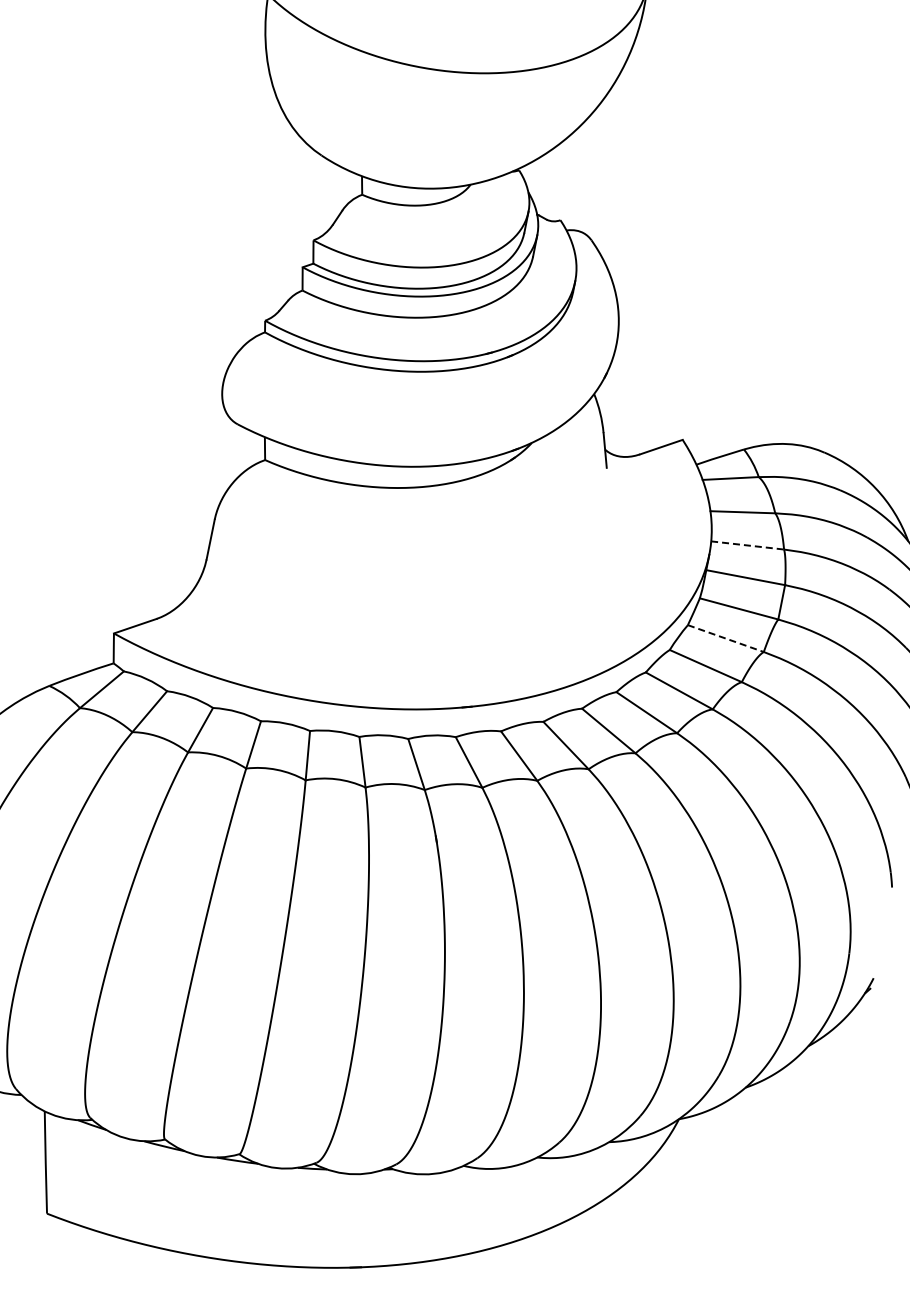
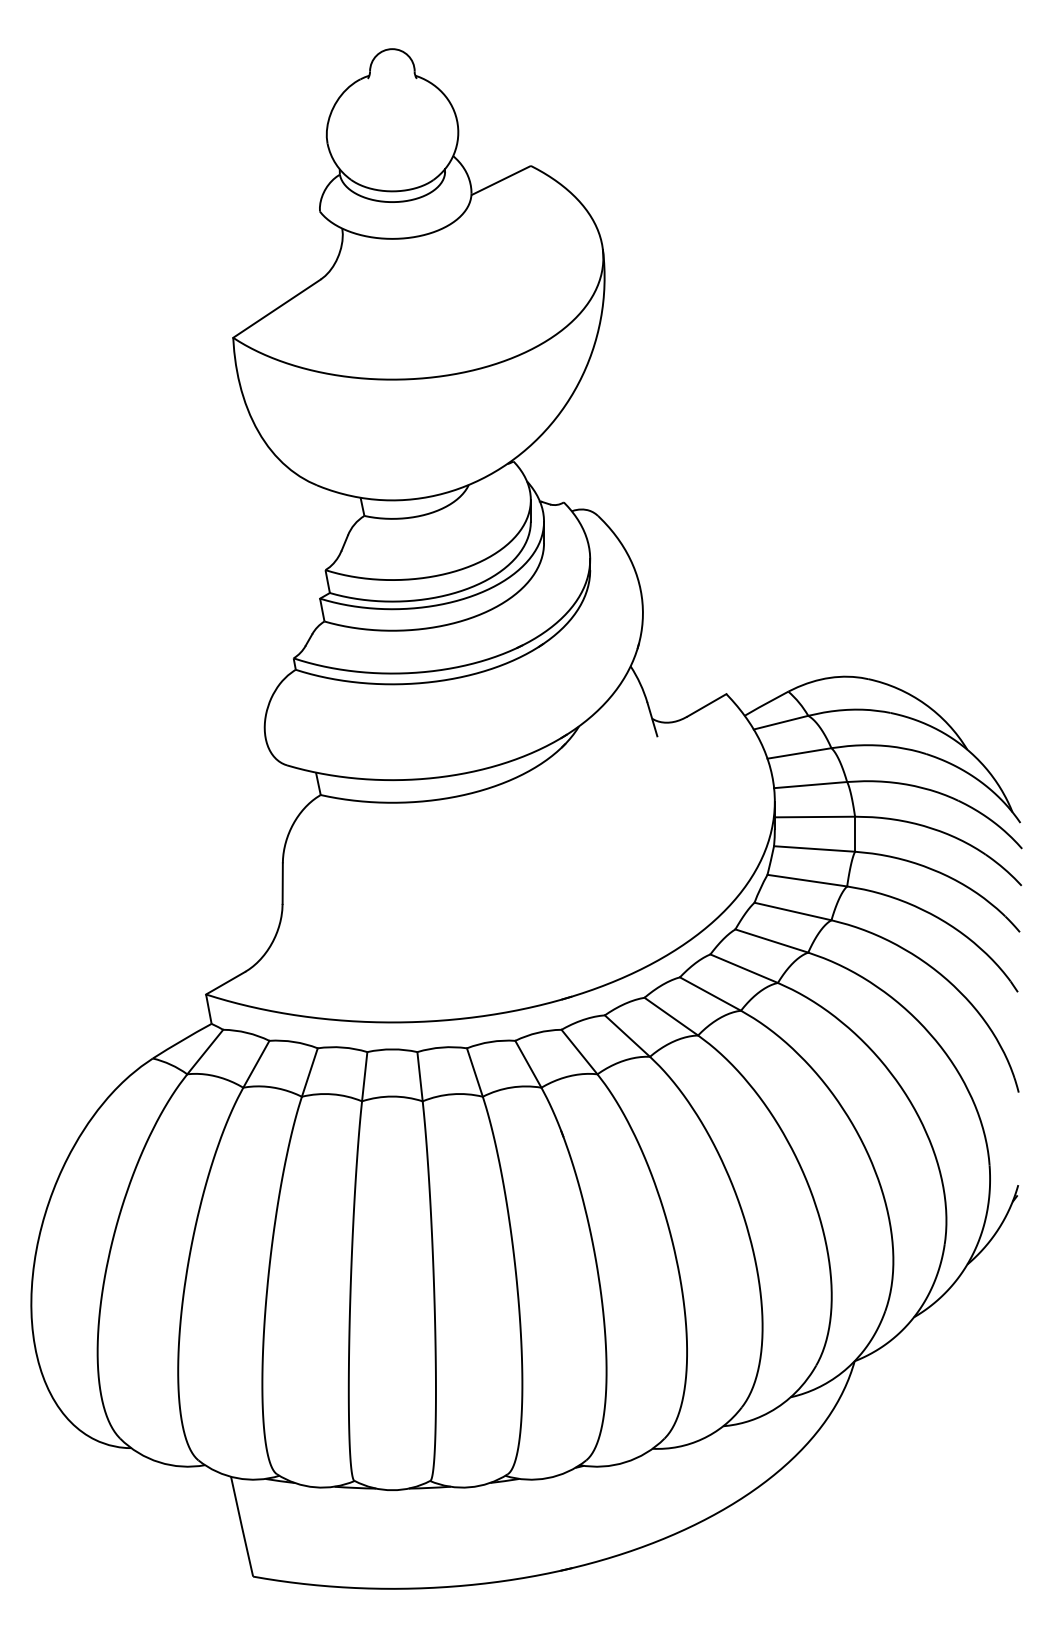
line: (747, 545) -> (810, 785), dashed -> solid
line: (726, 638) -> (807, 880), dashed -> solid

